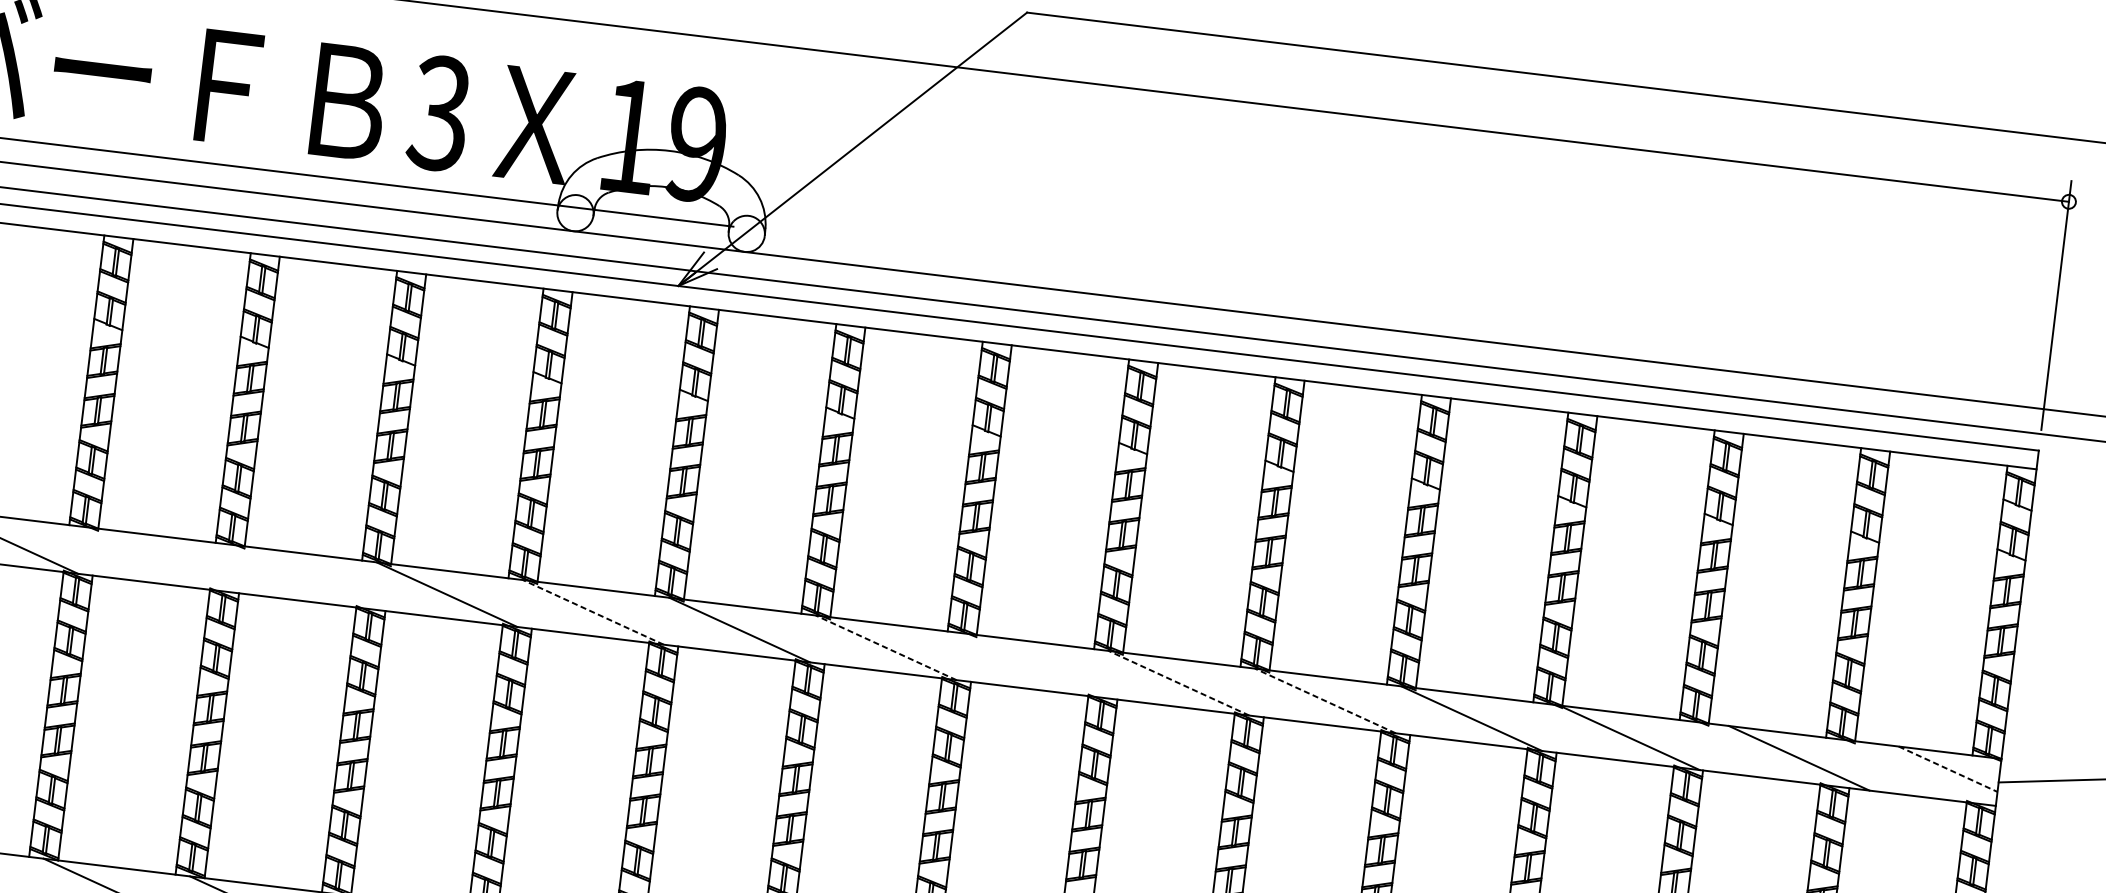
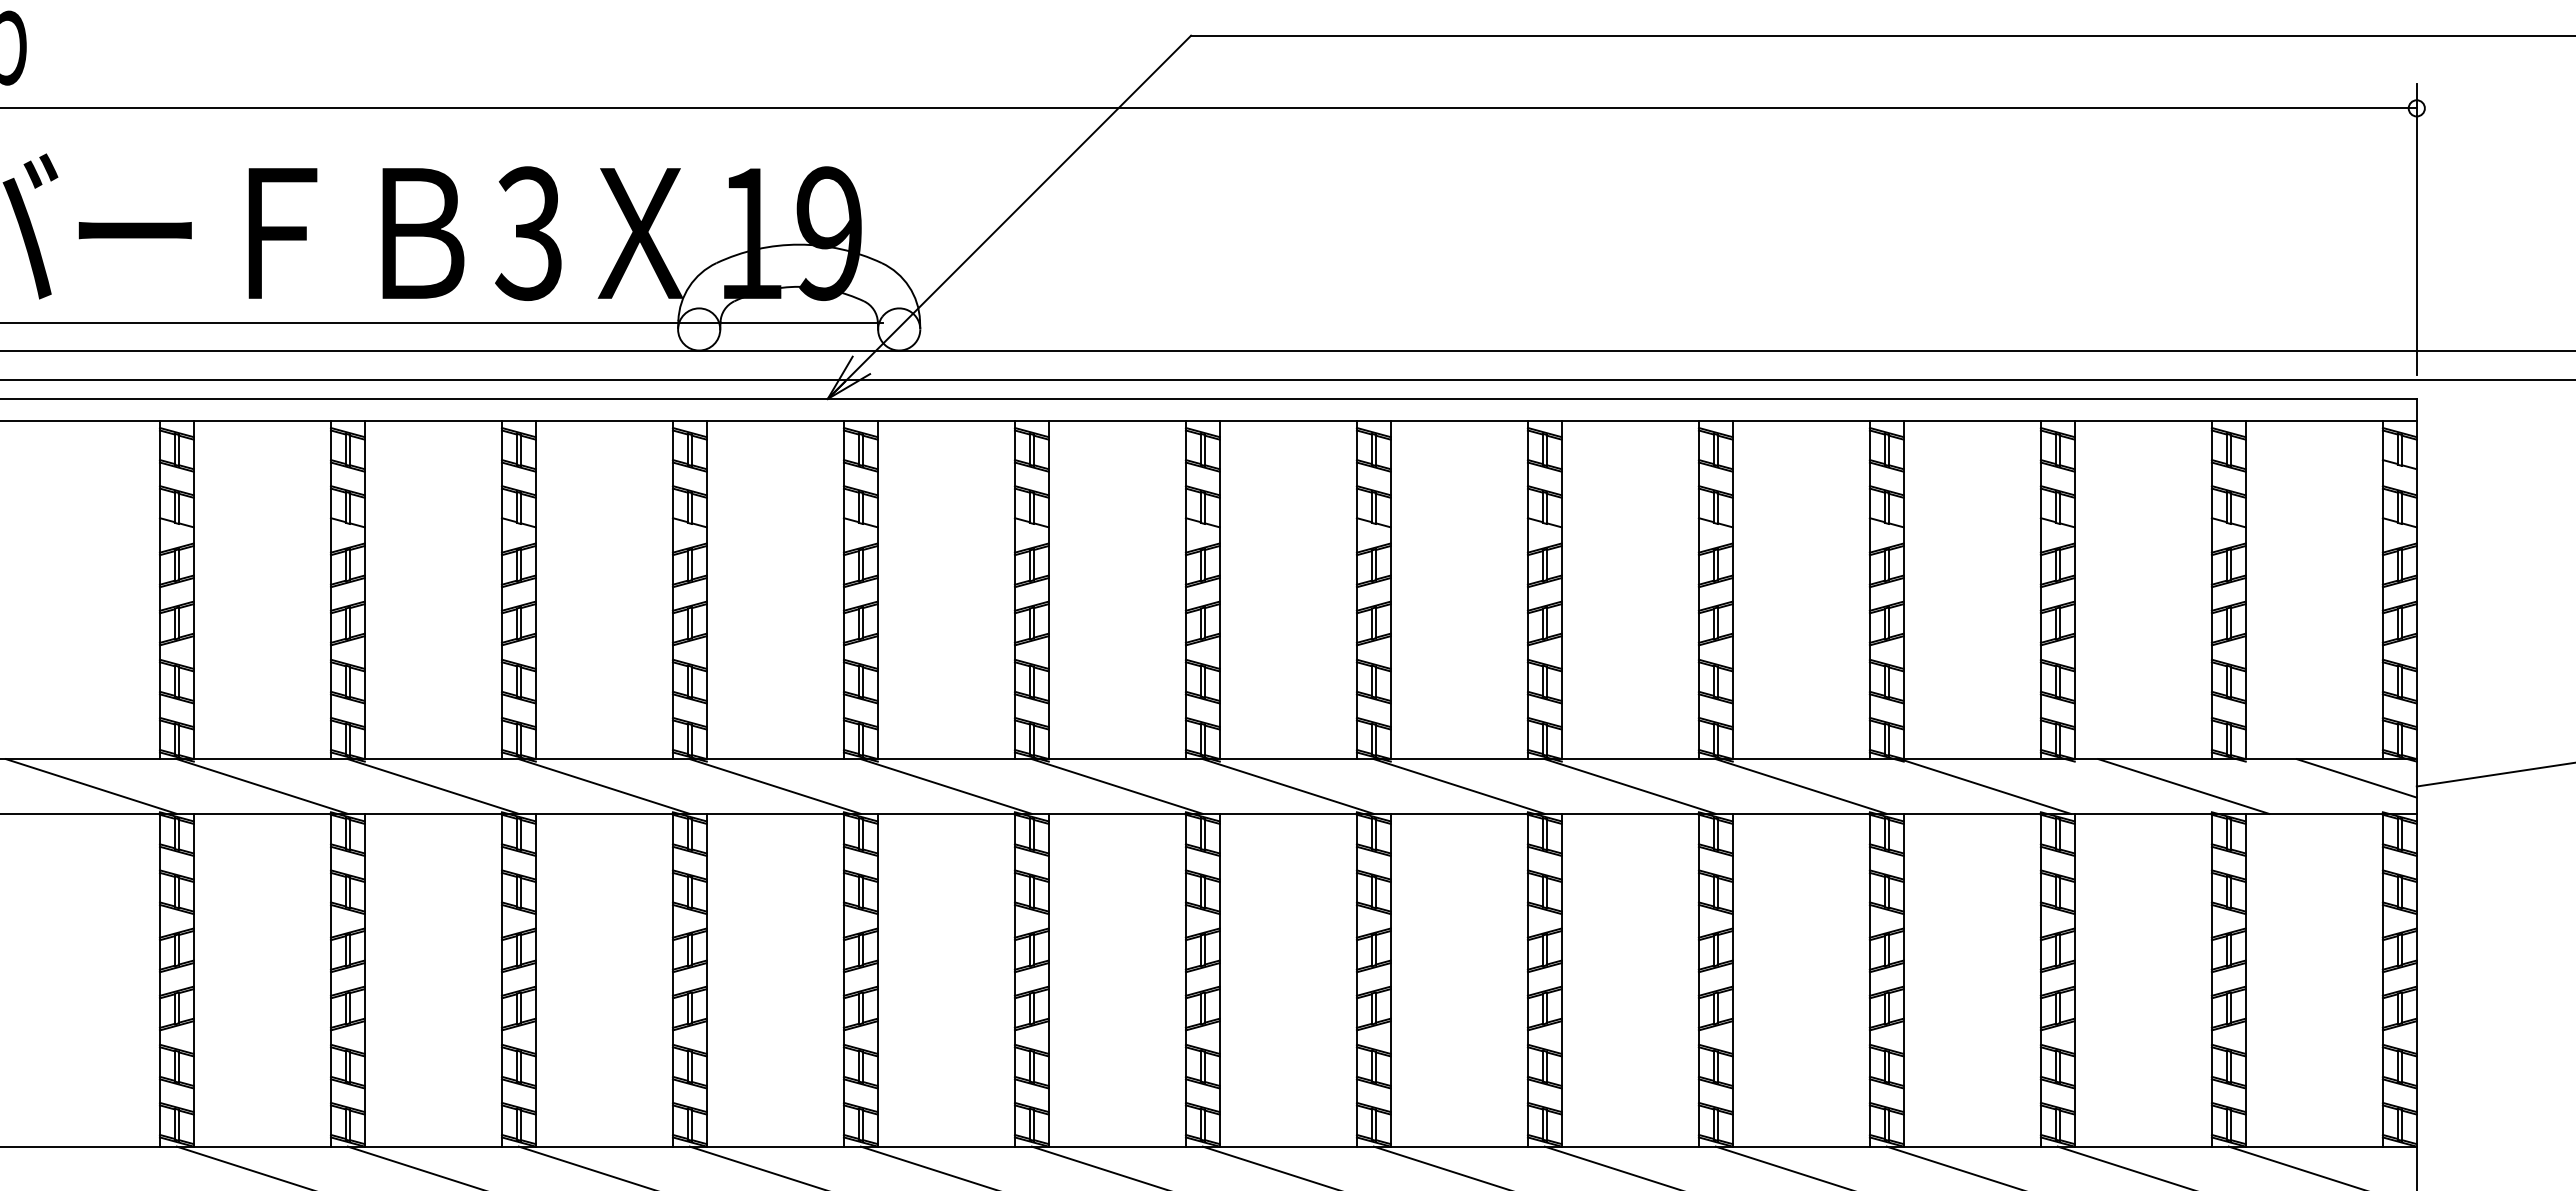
line: (153, 559) -> (261, 786), added
line: (299, 576) -> (432, 786), added
line: (593, 612) -> (775, 786), dashed -> solid
line: (886, 647) -> (1117, 786), dashed -> solid
line: (1031, 665) -> (1287, 786), added
line: (1179, 683) -> (1459, 786), dashed -> solid
line: (1325, 700) -> (1630, 786), dashed -> solid
line: (1948, 769) -> (2357, 778), dashed -> solid

